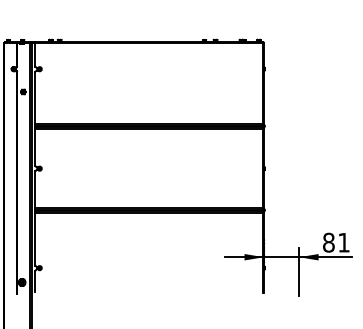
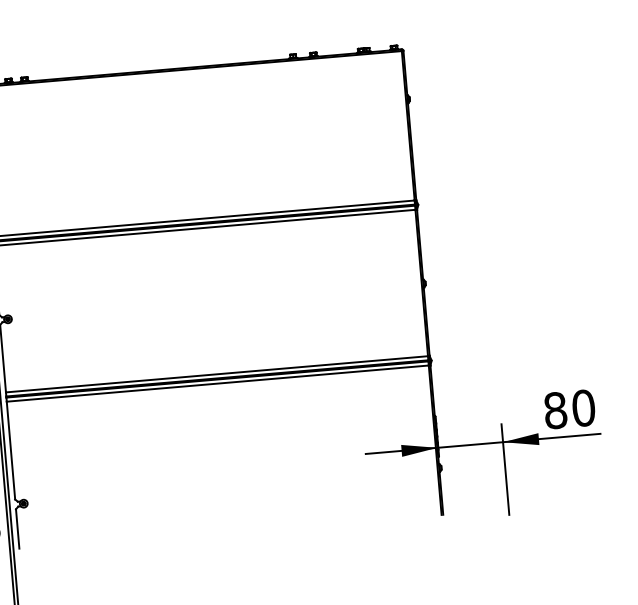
text: (344, 242) -> (584, 407), 81 -> 80

